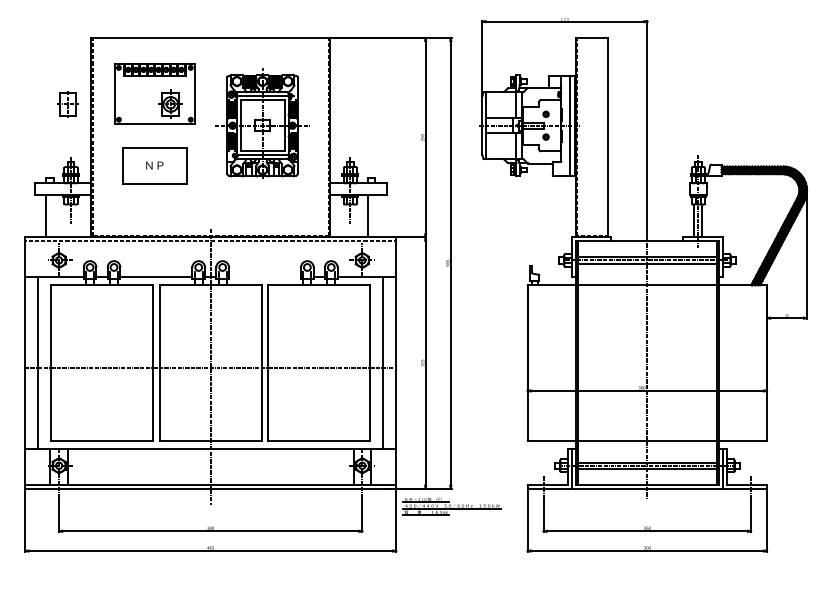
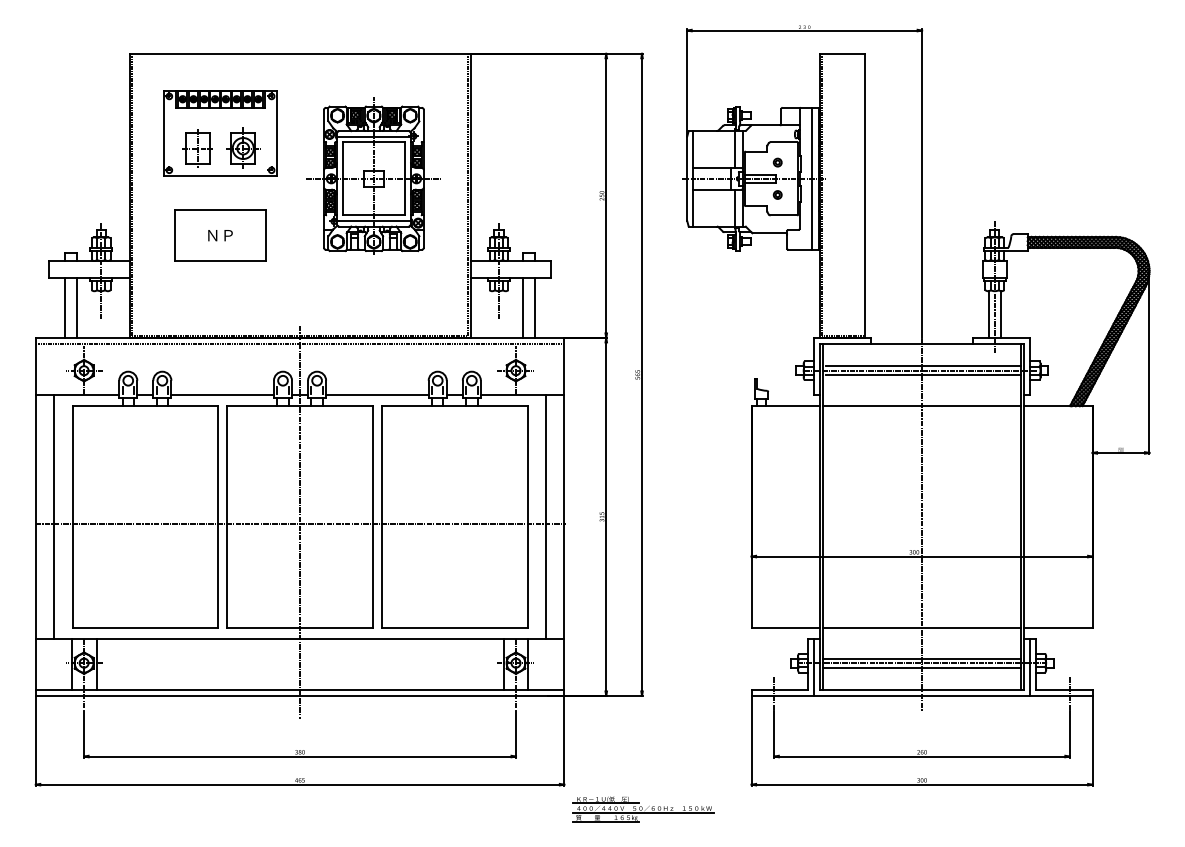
part: (67, 104) -> (197, 148), moved
line: (53, 216) -> (76, 307), added
line: (375, 216) -> (534, 307), added
line: (265, 277) -> (377, 394), added
part: (451, 506) -> (643, 809), moved

